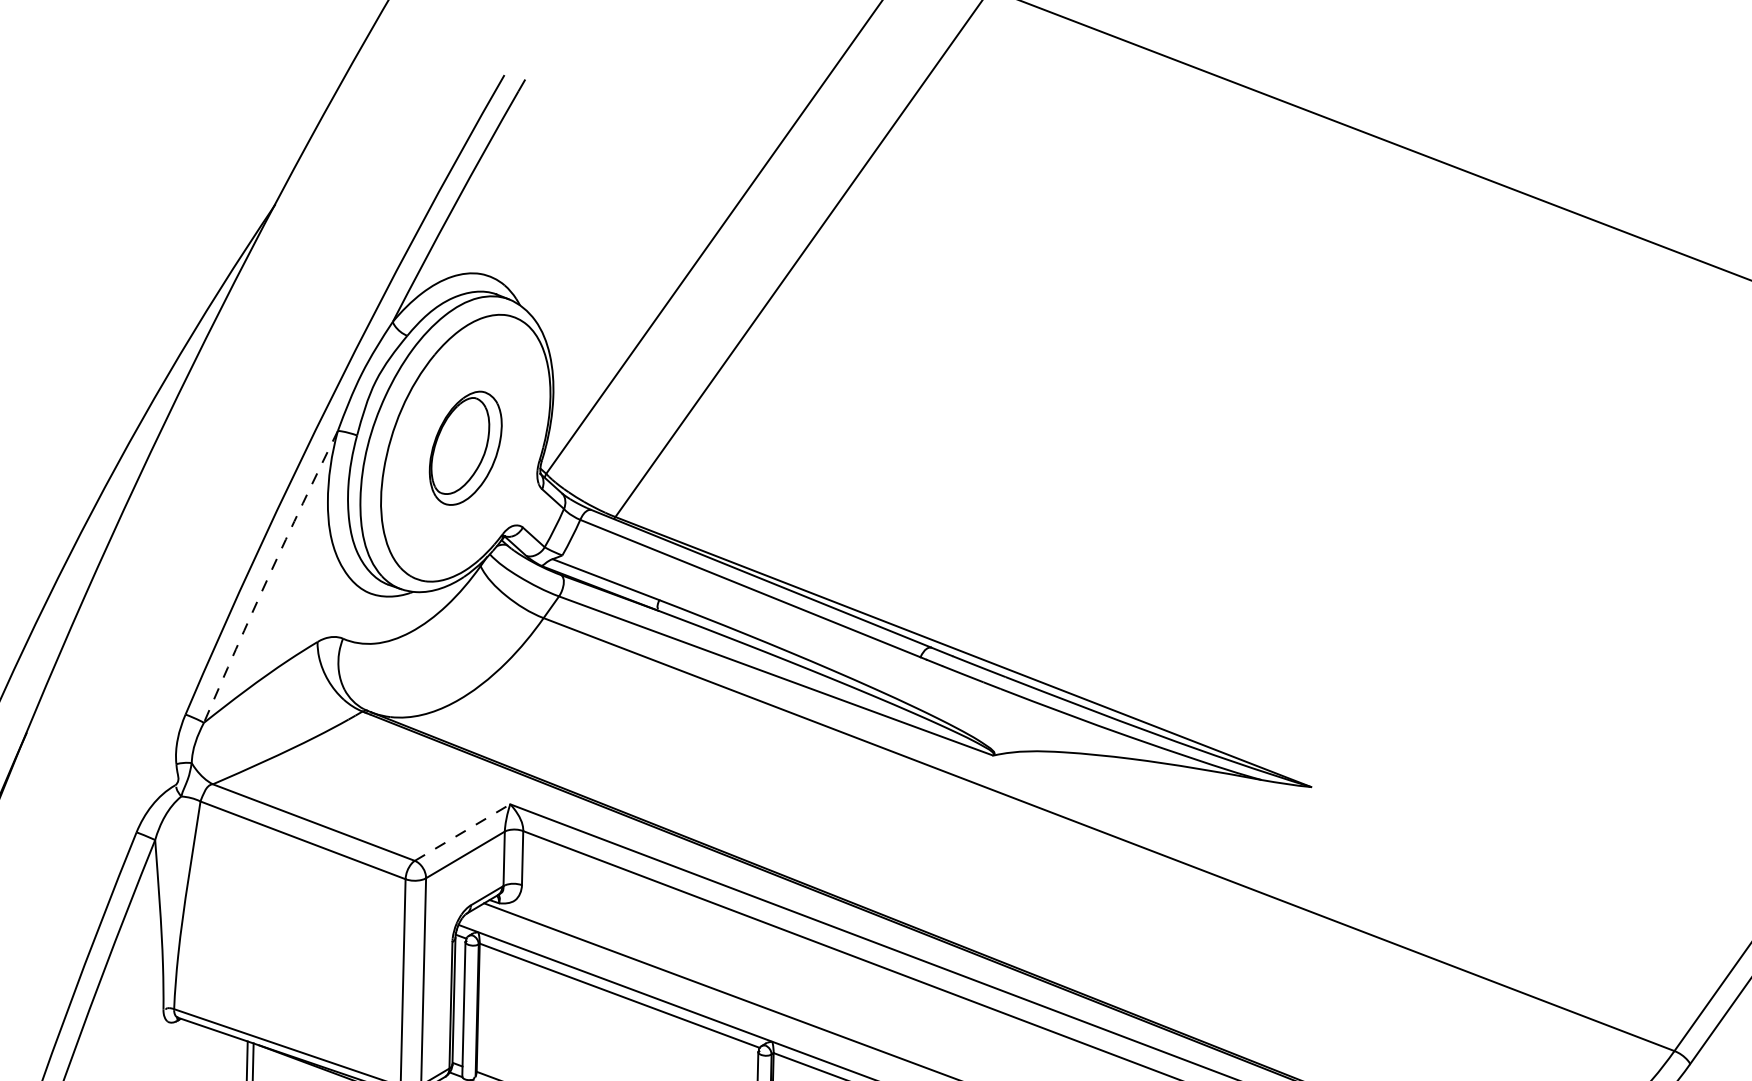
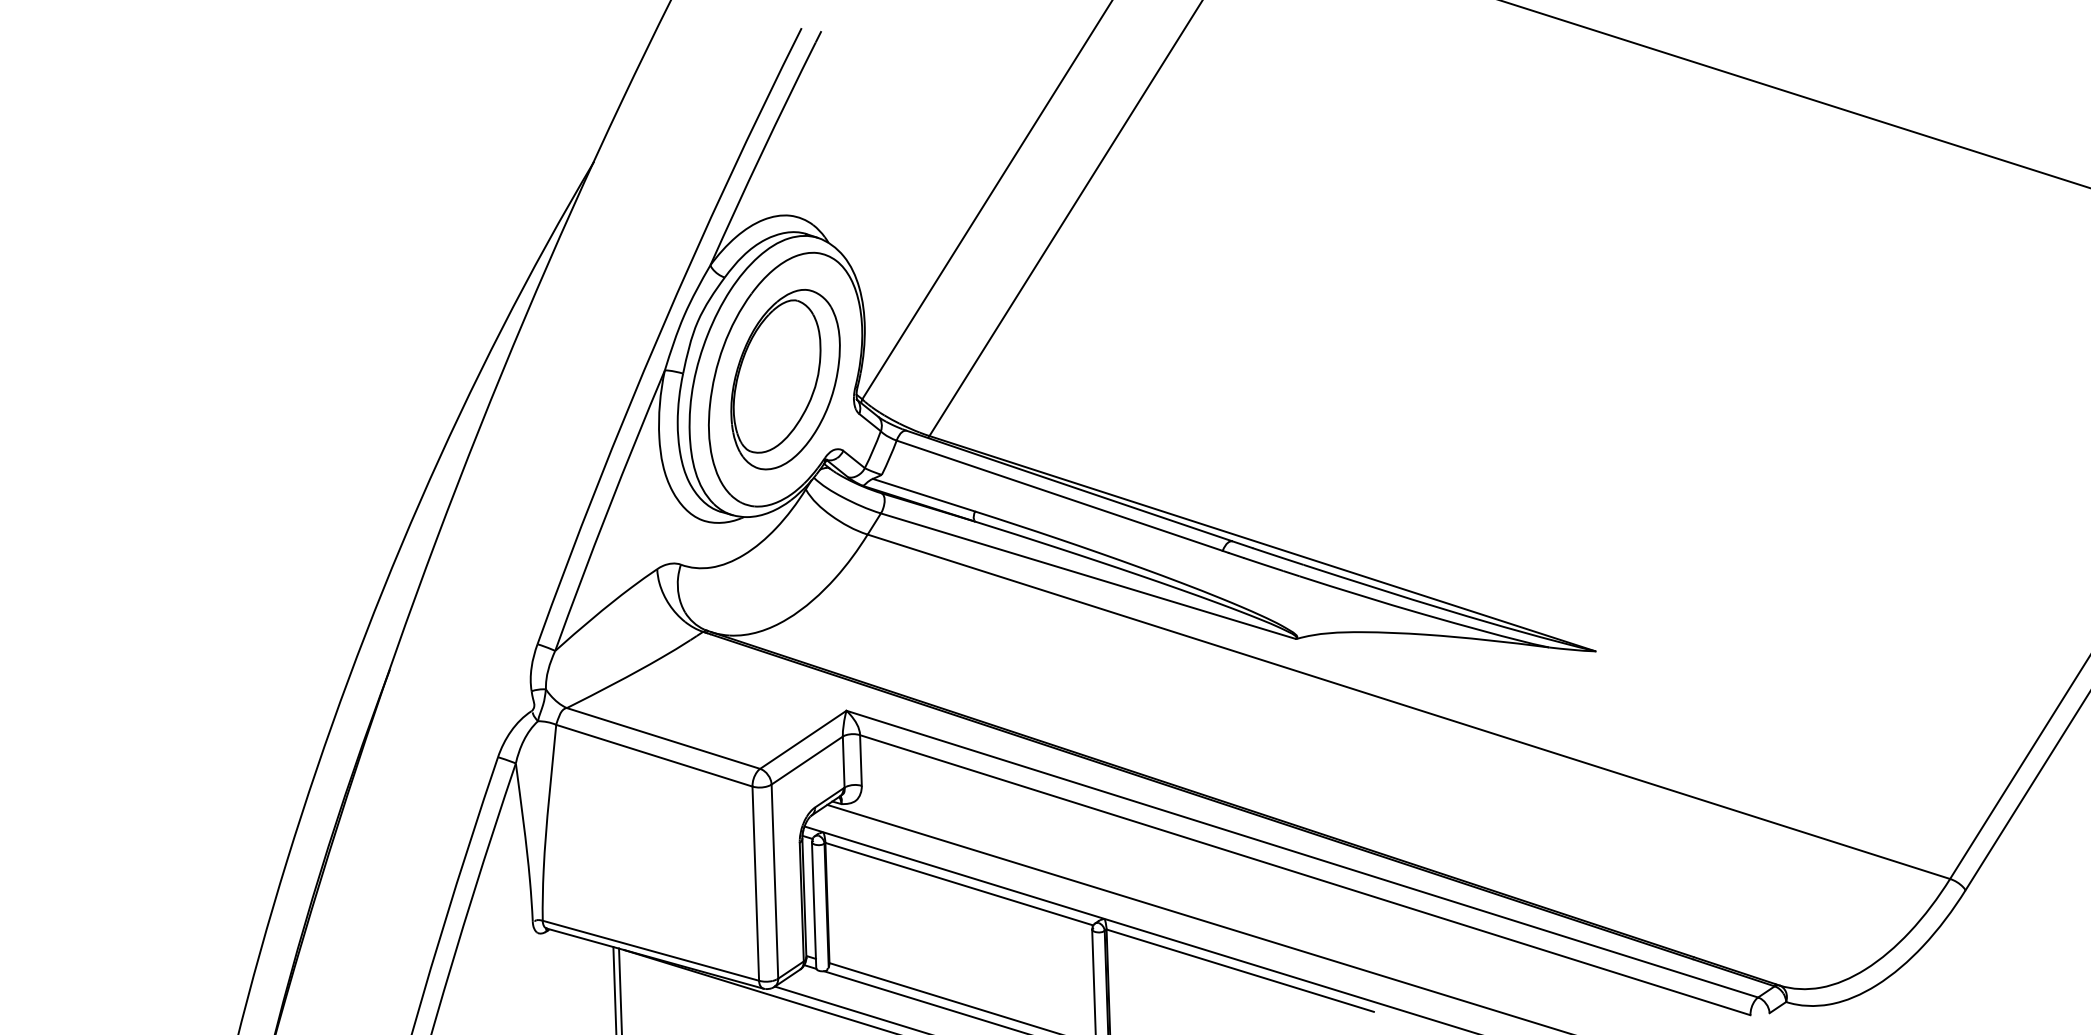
part: (465, 448) -> (785, 379), size x1.67
arc: (269, 575) -> (608, 509), dashed -> solid
line: (462, 832) -> (803, 739), dashed -> solid

